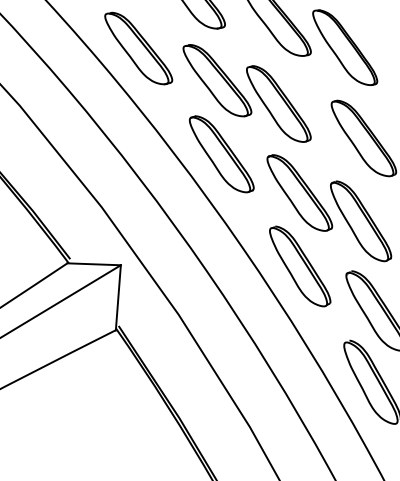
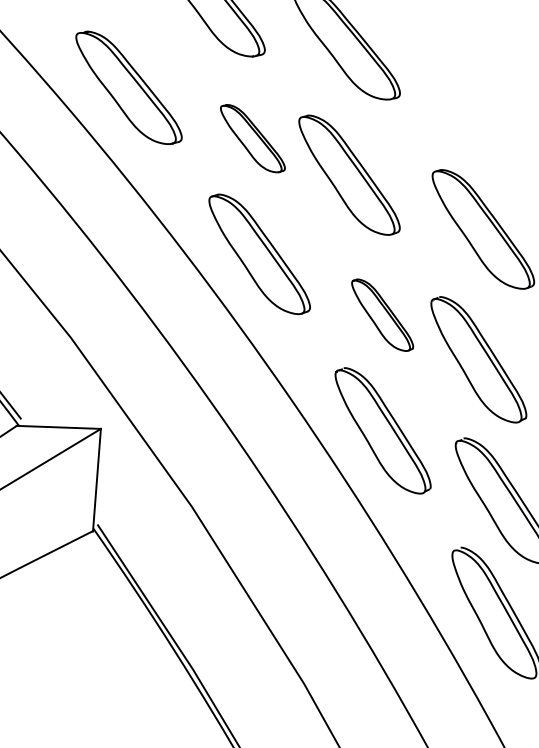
part: (345, 47) -> (454, 86), removed
part: (217, 80) -> (252, 138), size x0.6
part: (299, 192) -> (382, 314), size x0.6

